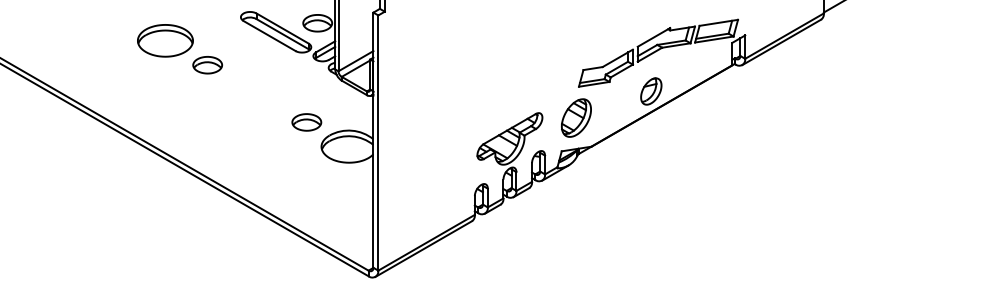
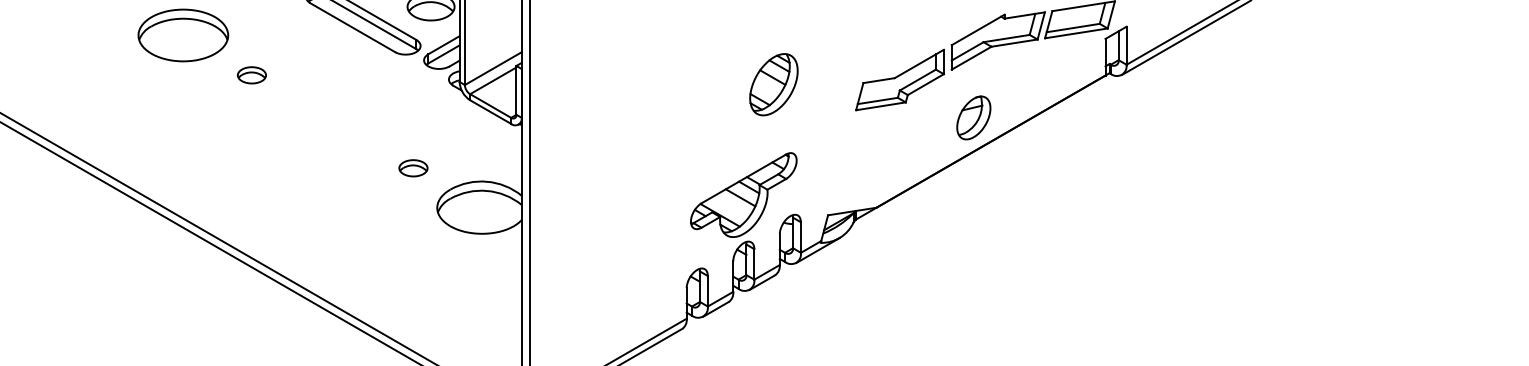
part: (207, 65) -> (251, 75), size x0.6
part: (576, 117) -> (774, 83), moved
part: (306, 122) -> (412, 168), size x0.6

